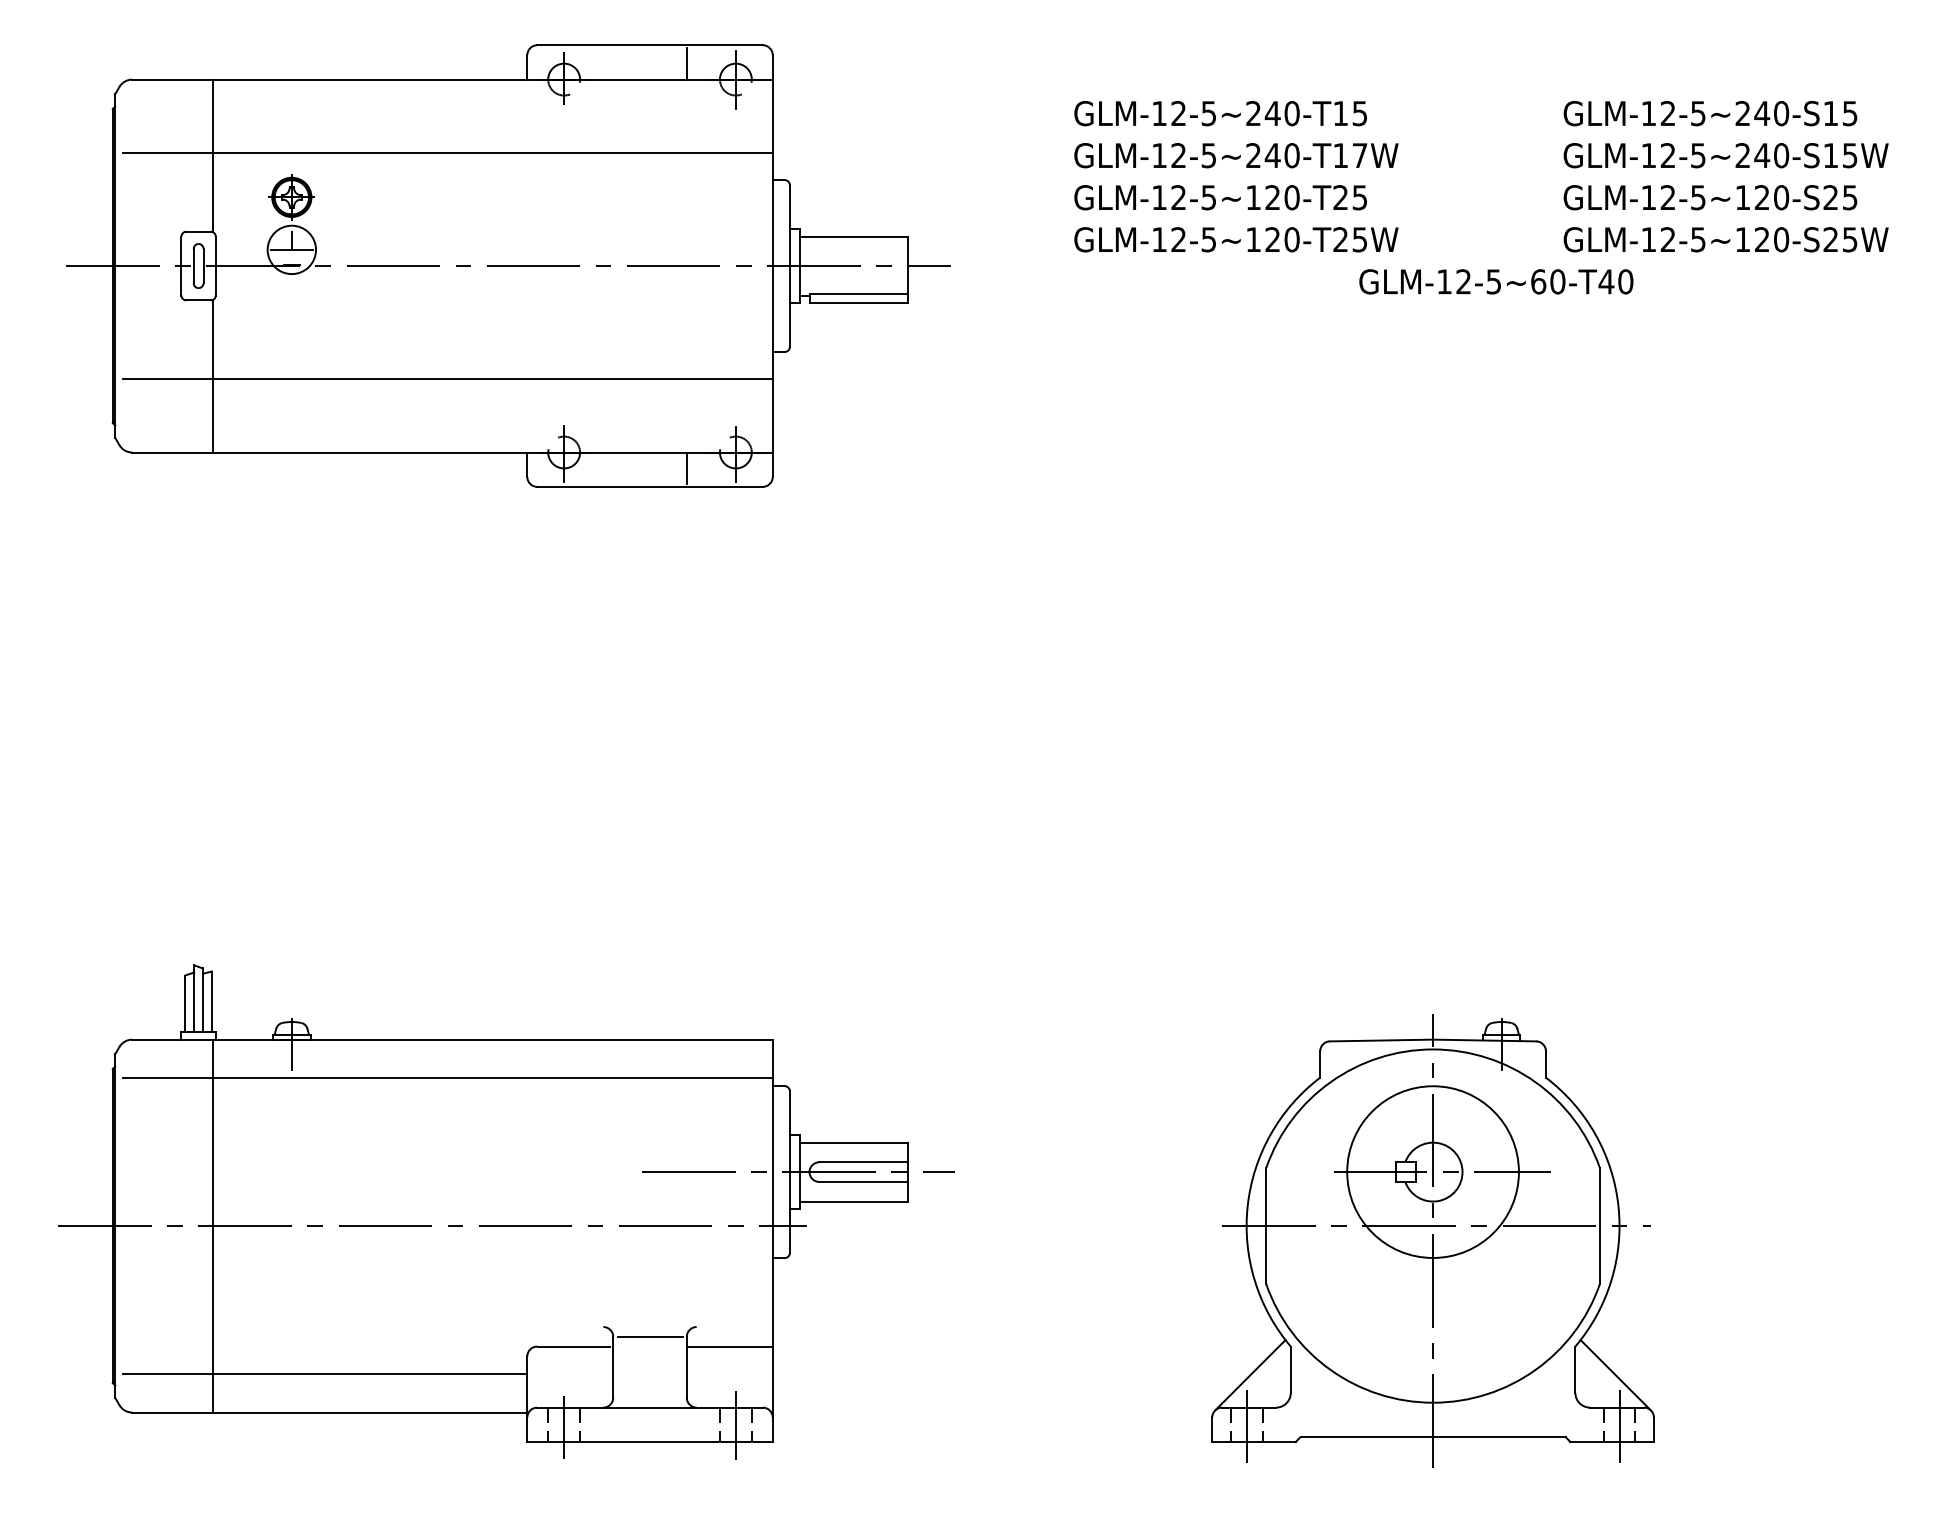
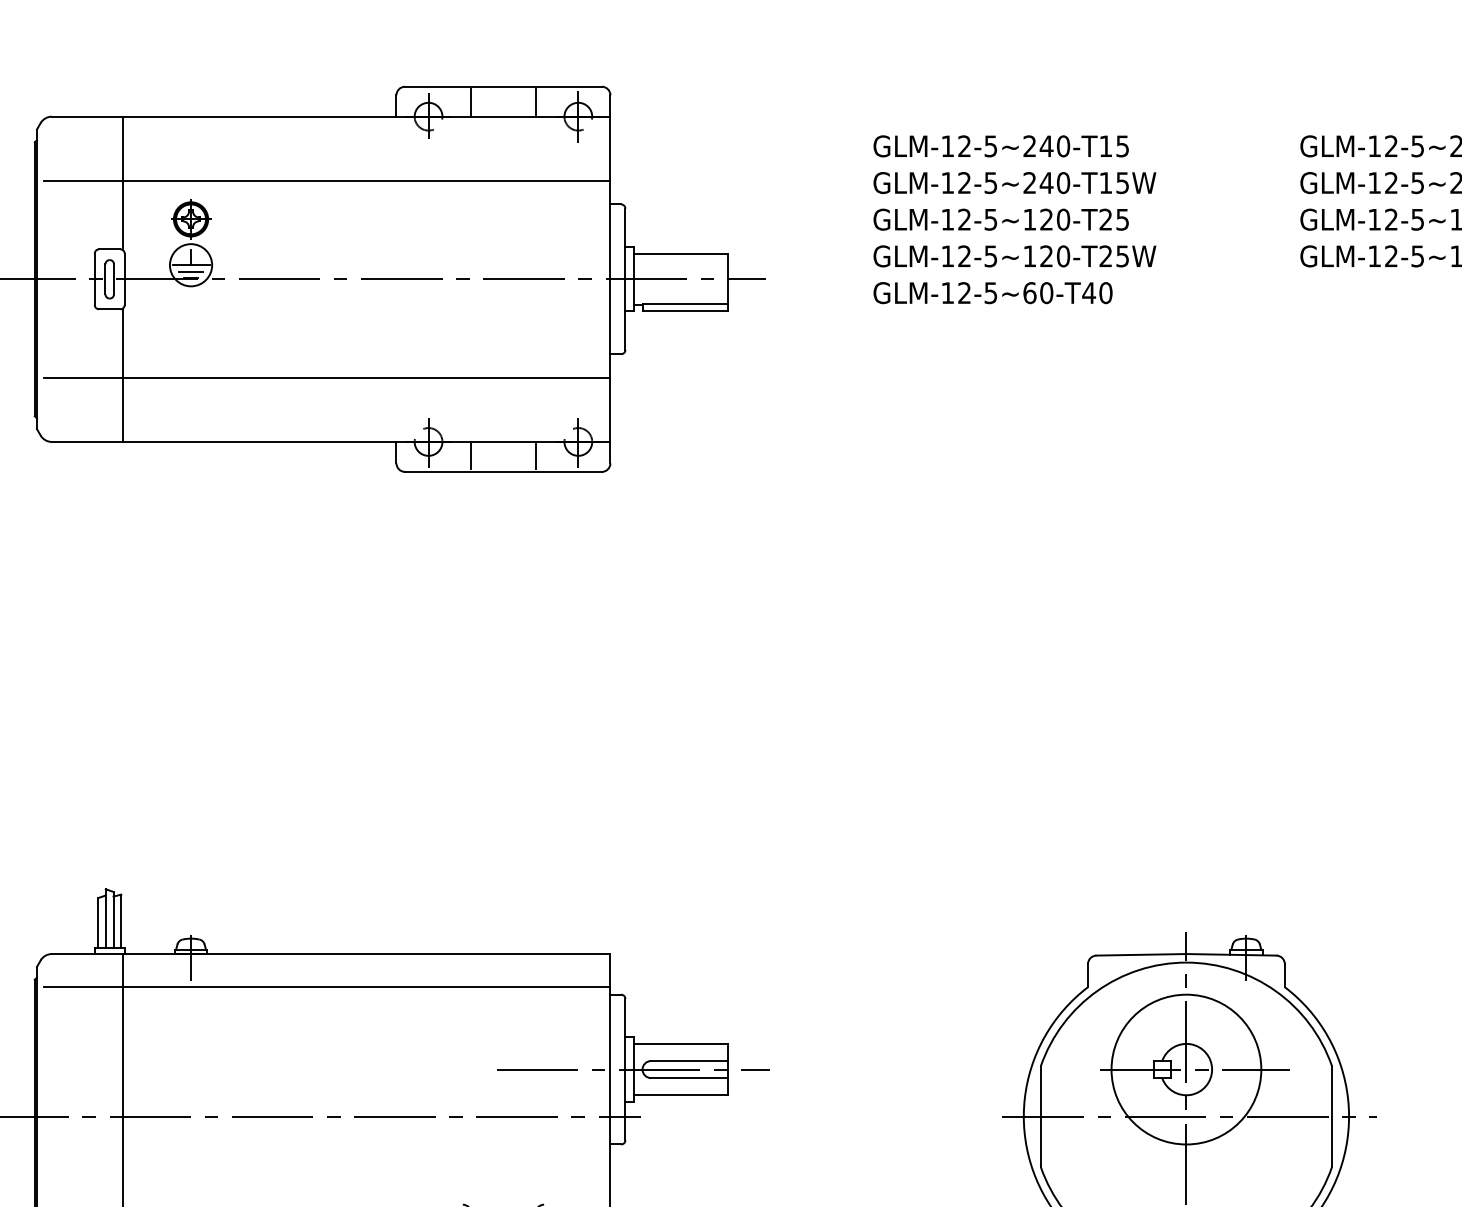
line: (613, 63) -> (471, 102), added
text: (1359, 155) -> (1122, 182), GLM-12-5~240-T17W -> GLM-12-5~240-T15W
line: (291, 257) -> (190, 271), added
text: (1496, 281) -> (993, 292), moved
line: (613, 467) -> (471, 455), added

